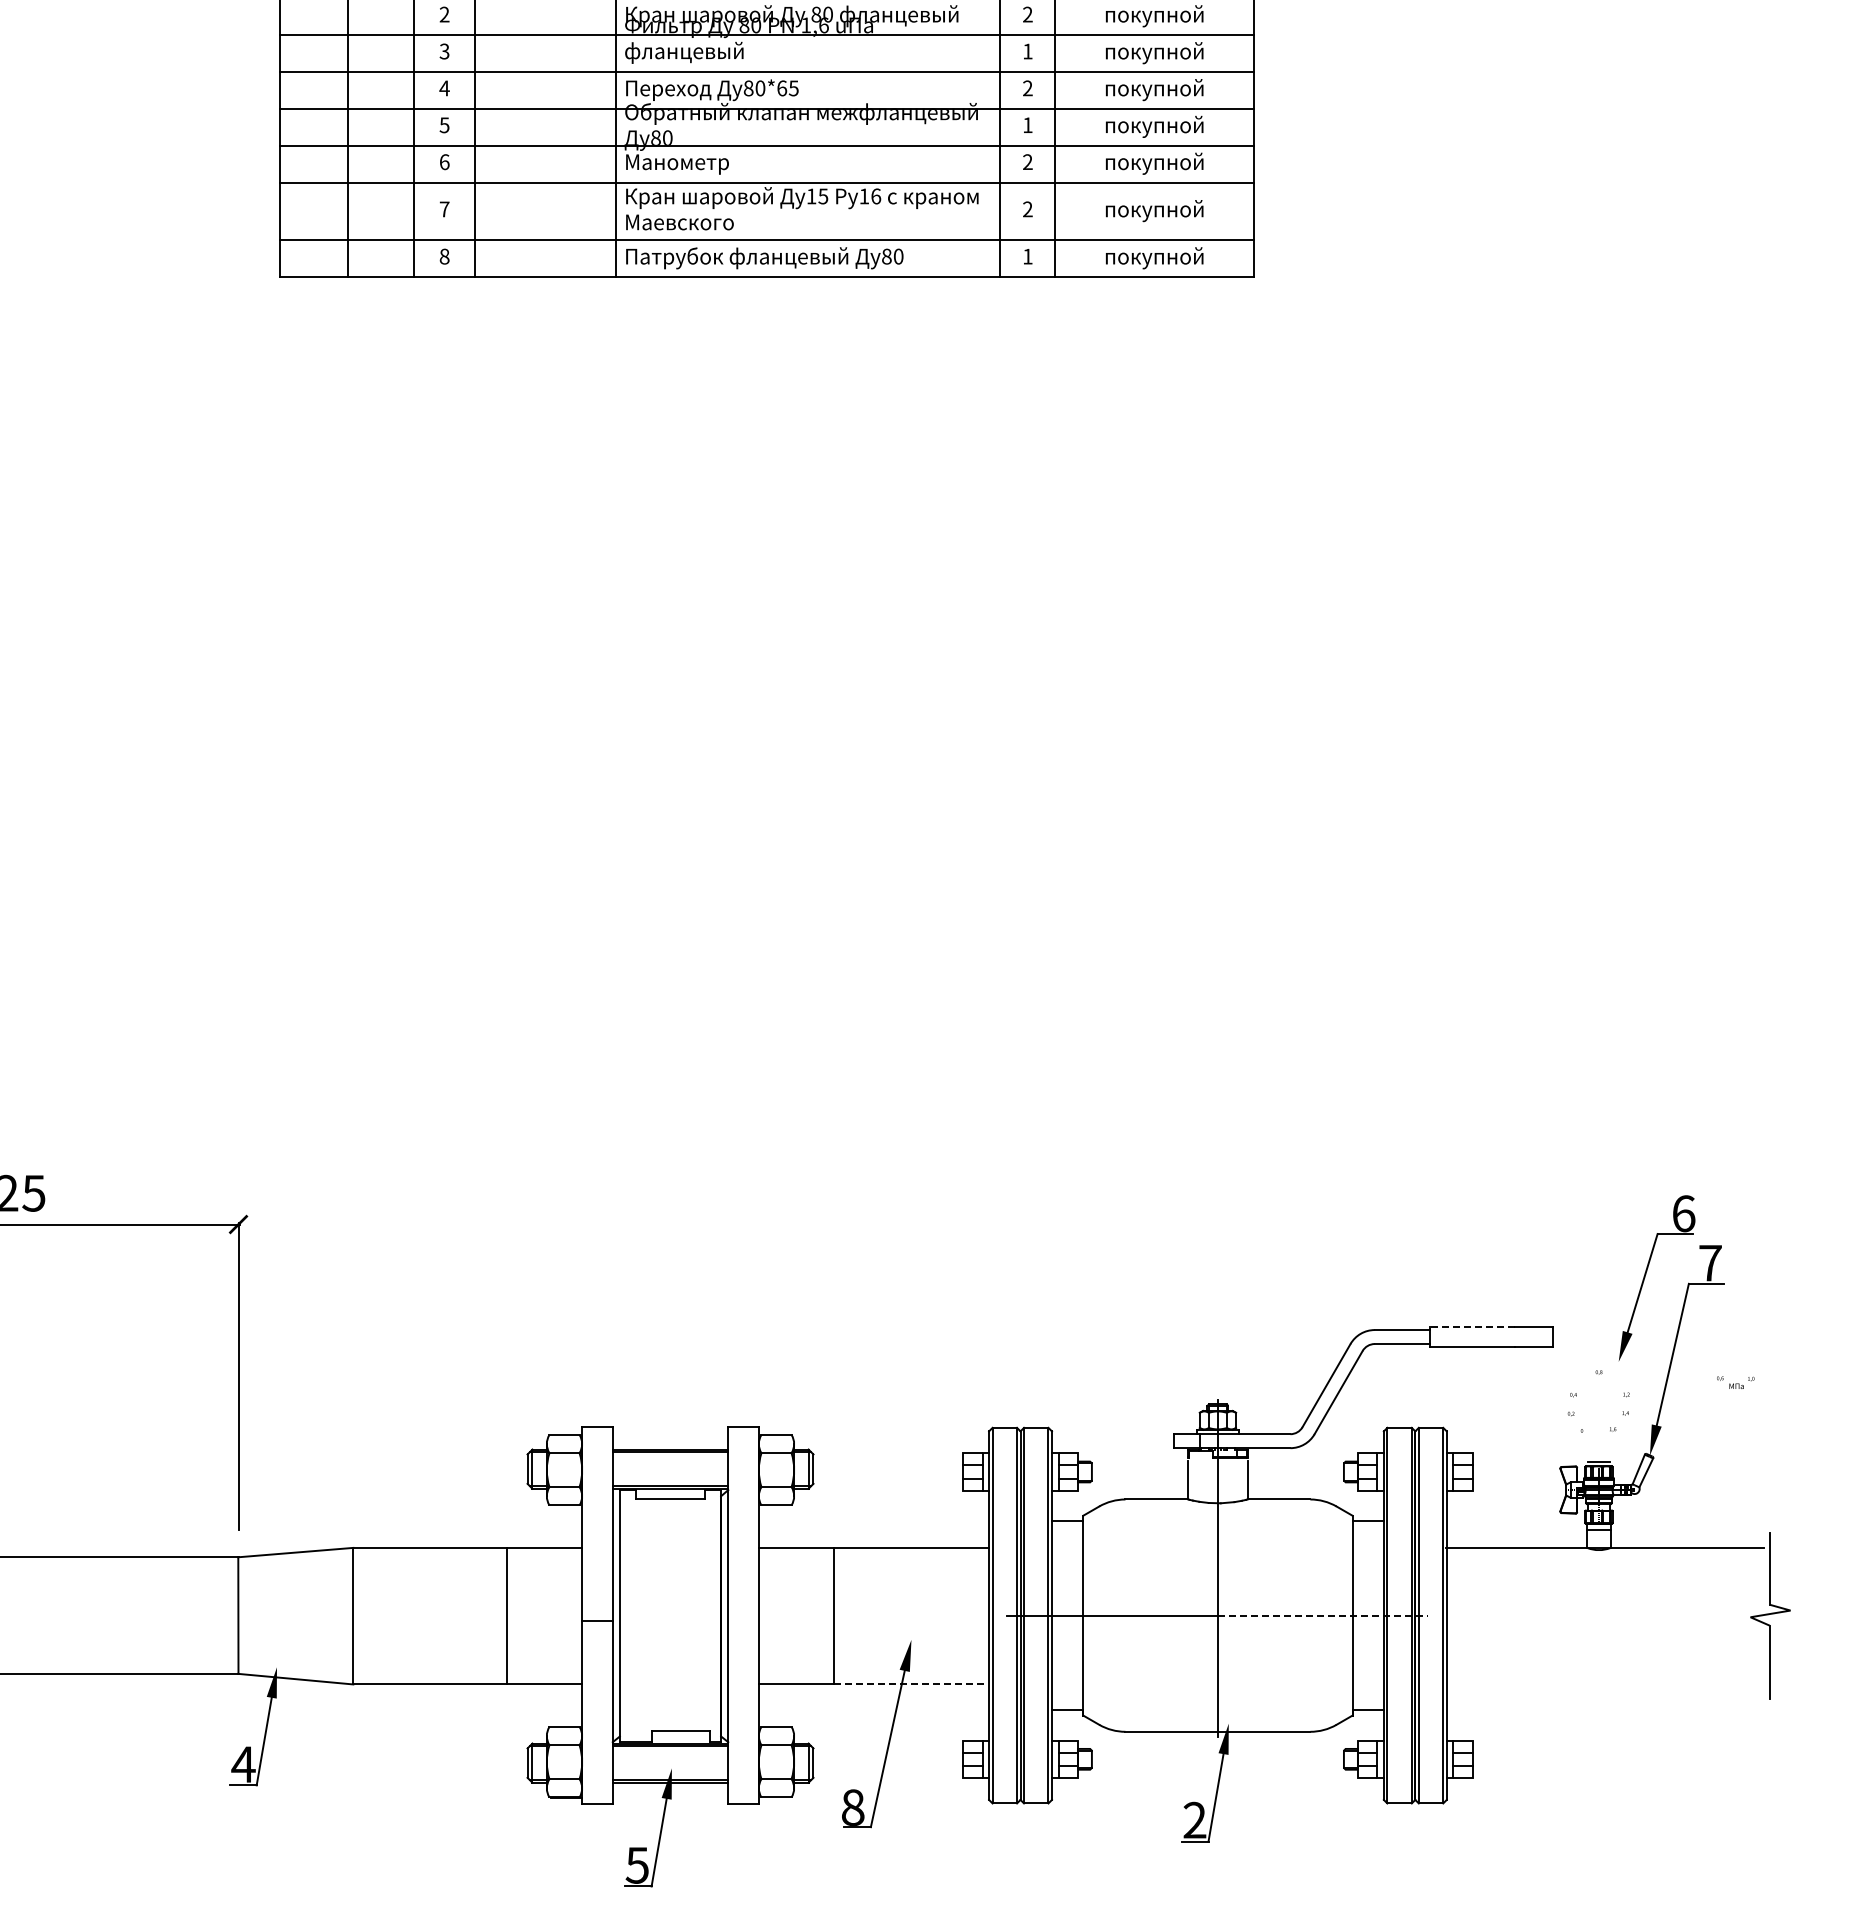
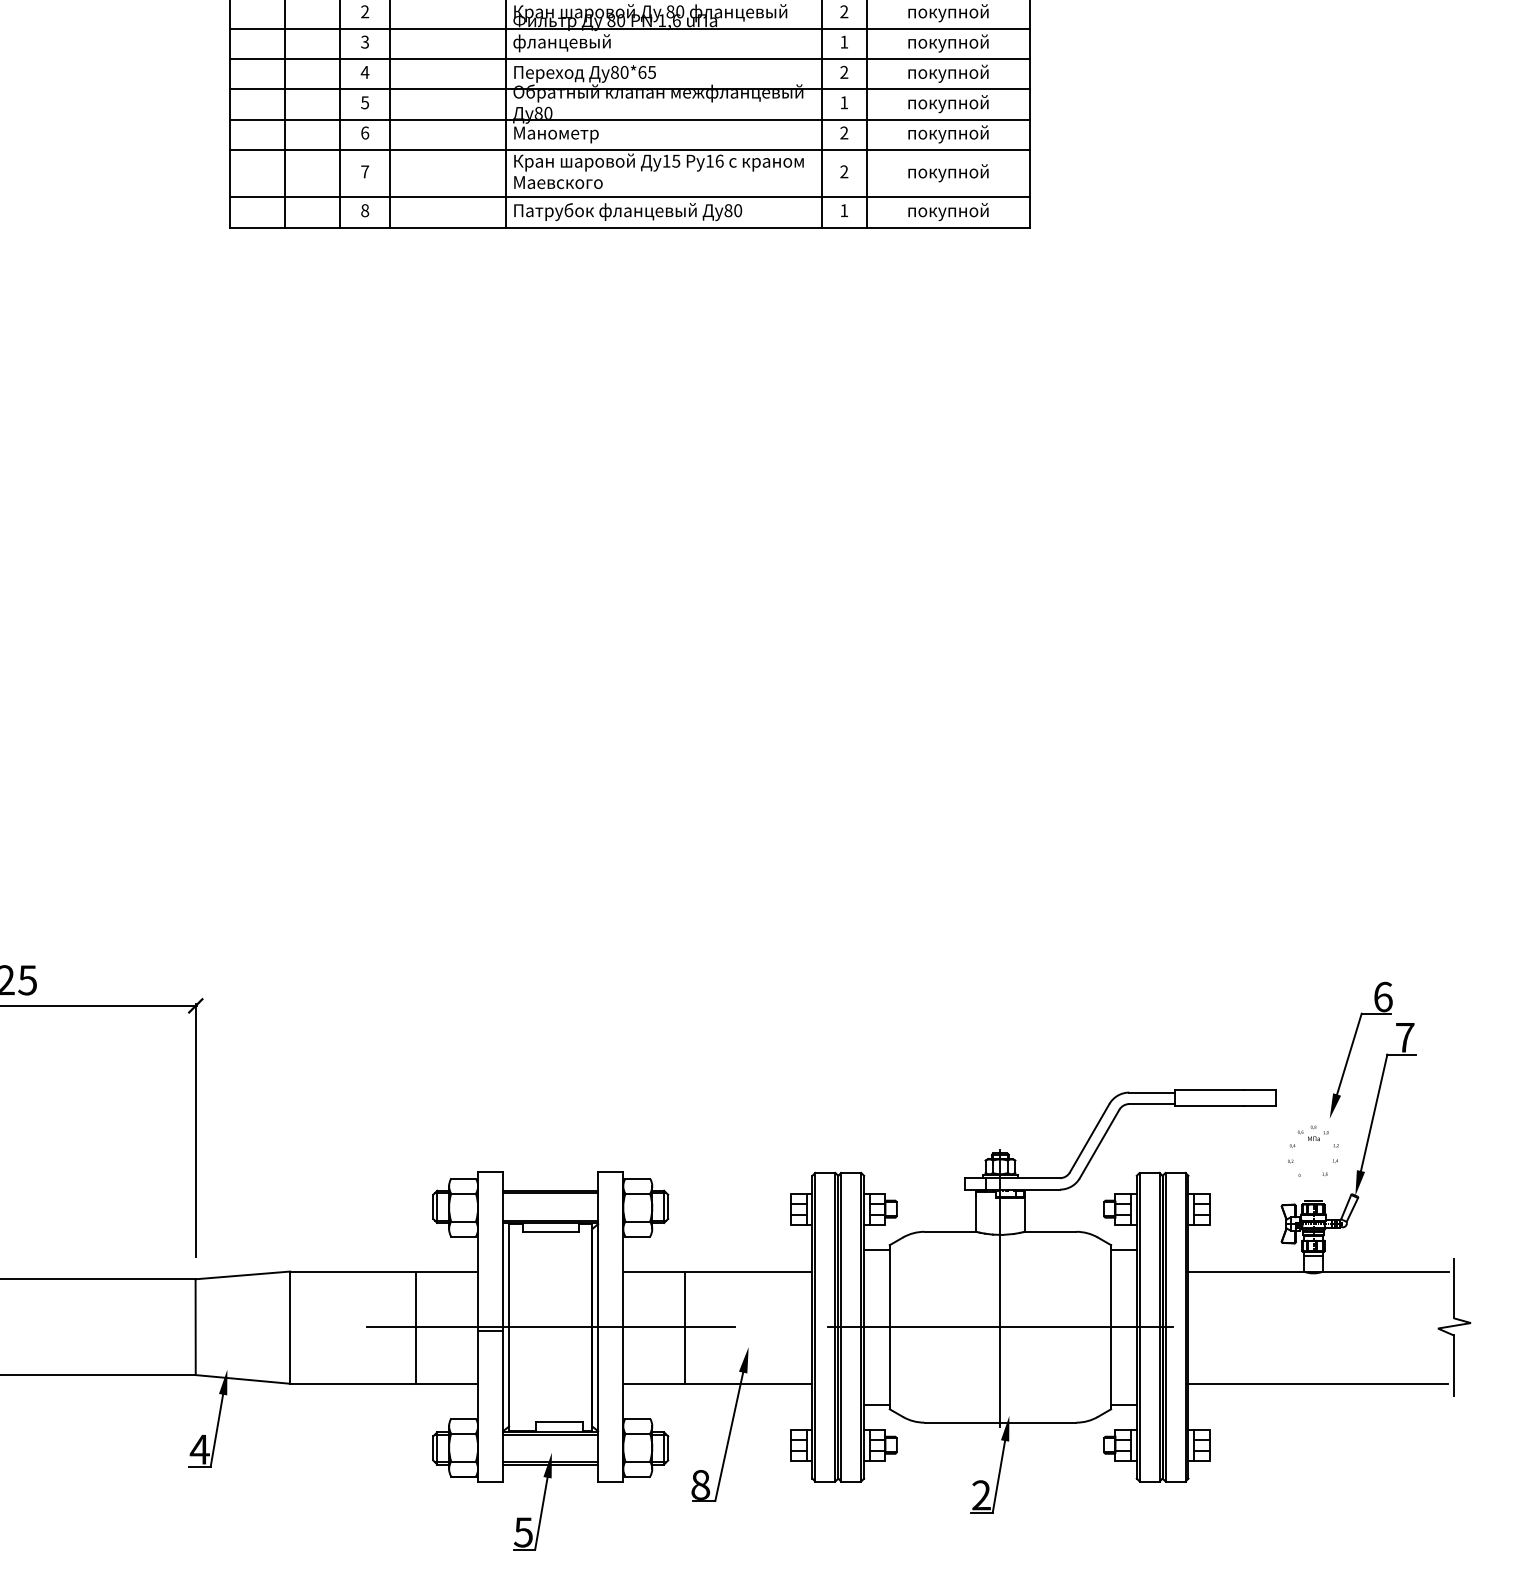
line: (1472, 1327) -> (1209, 1090), dashed -> solid
text: (1735, 1382) -> (1313, 1135), moved
line: (670, 1615) -> (550, 1327), added
line: (1323, 1615) -> (1087, 1327), dashed -> solid
line: (911, 1684) -> (748, 1383), dashed -> solid
line: (1604, 1684) -> (1318, 1383), added

